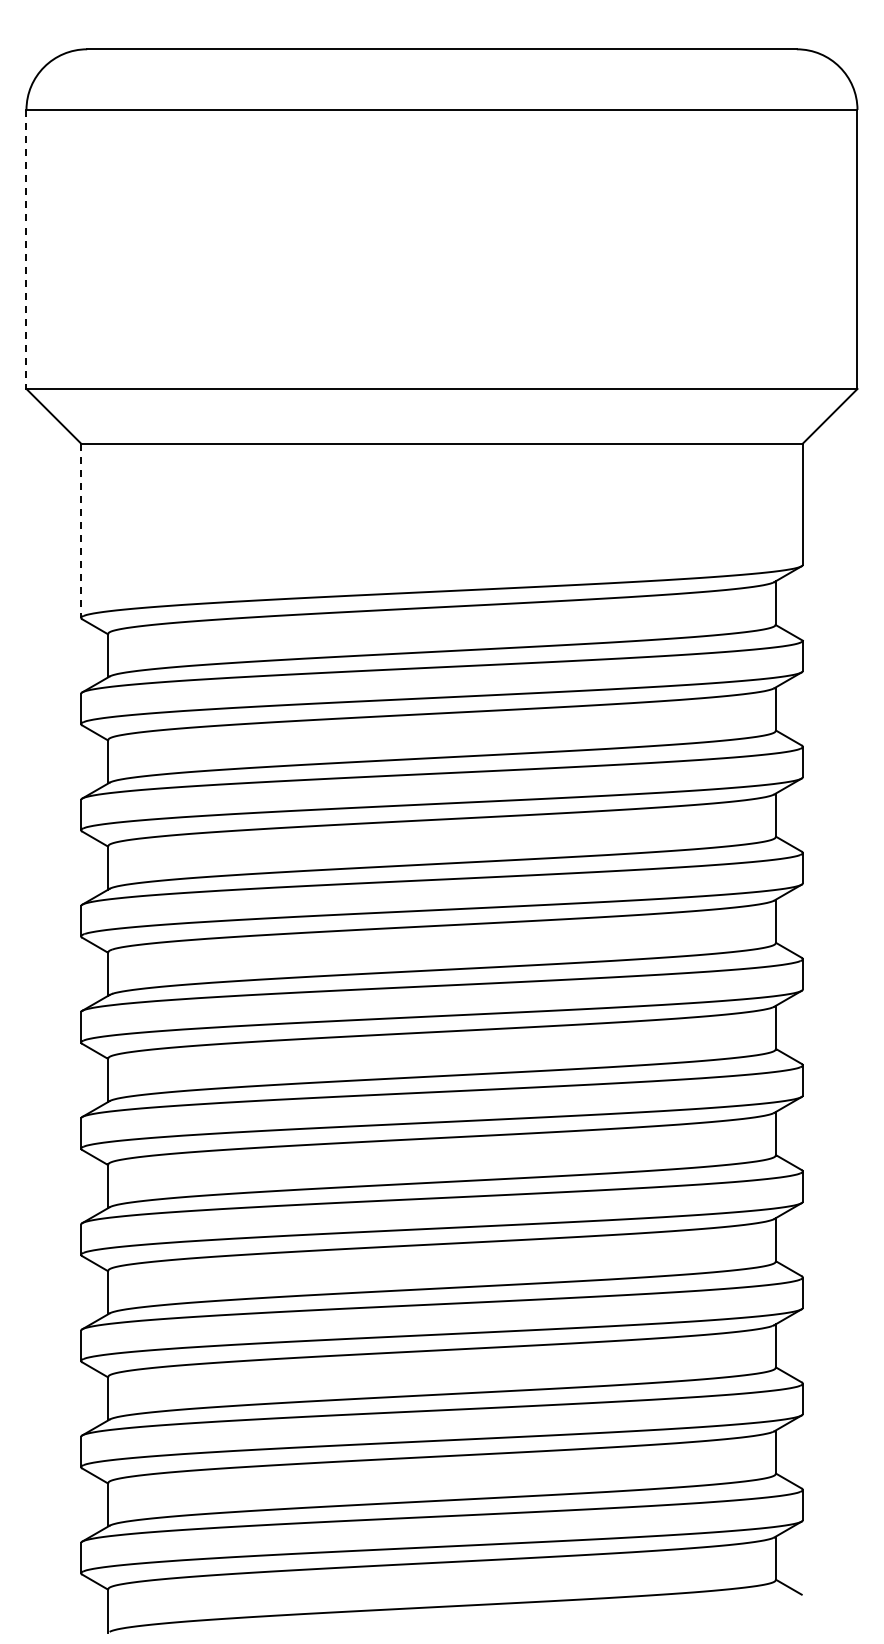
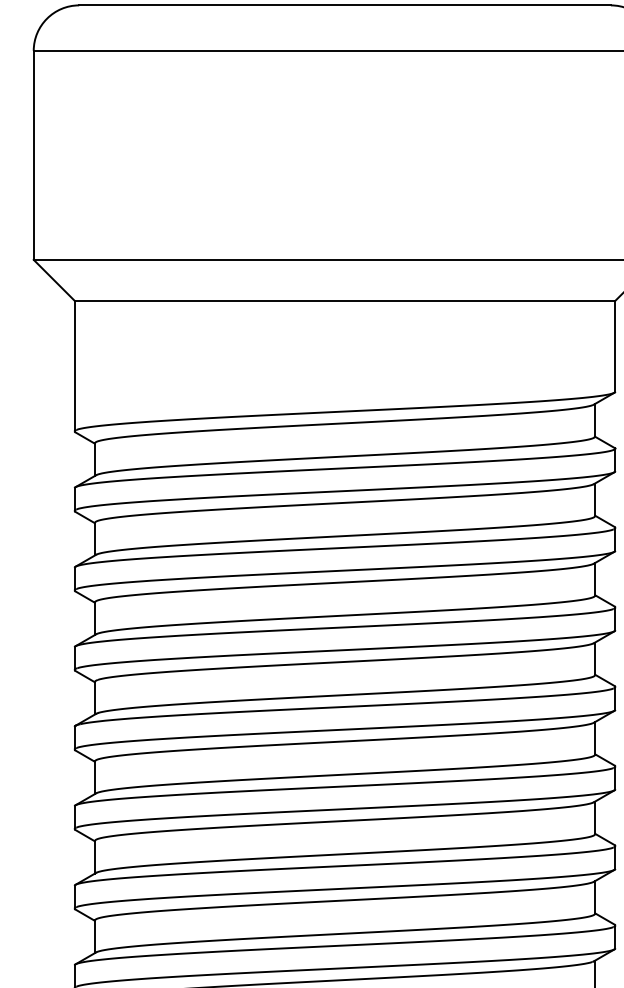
line: (26, 249) -> (33, 155), dashed -> solid
line: (81, 531) -> (74, 366), dashed -> solid

